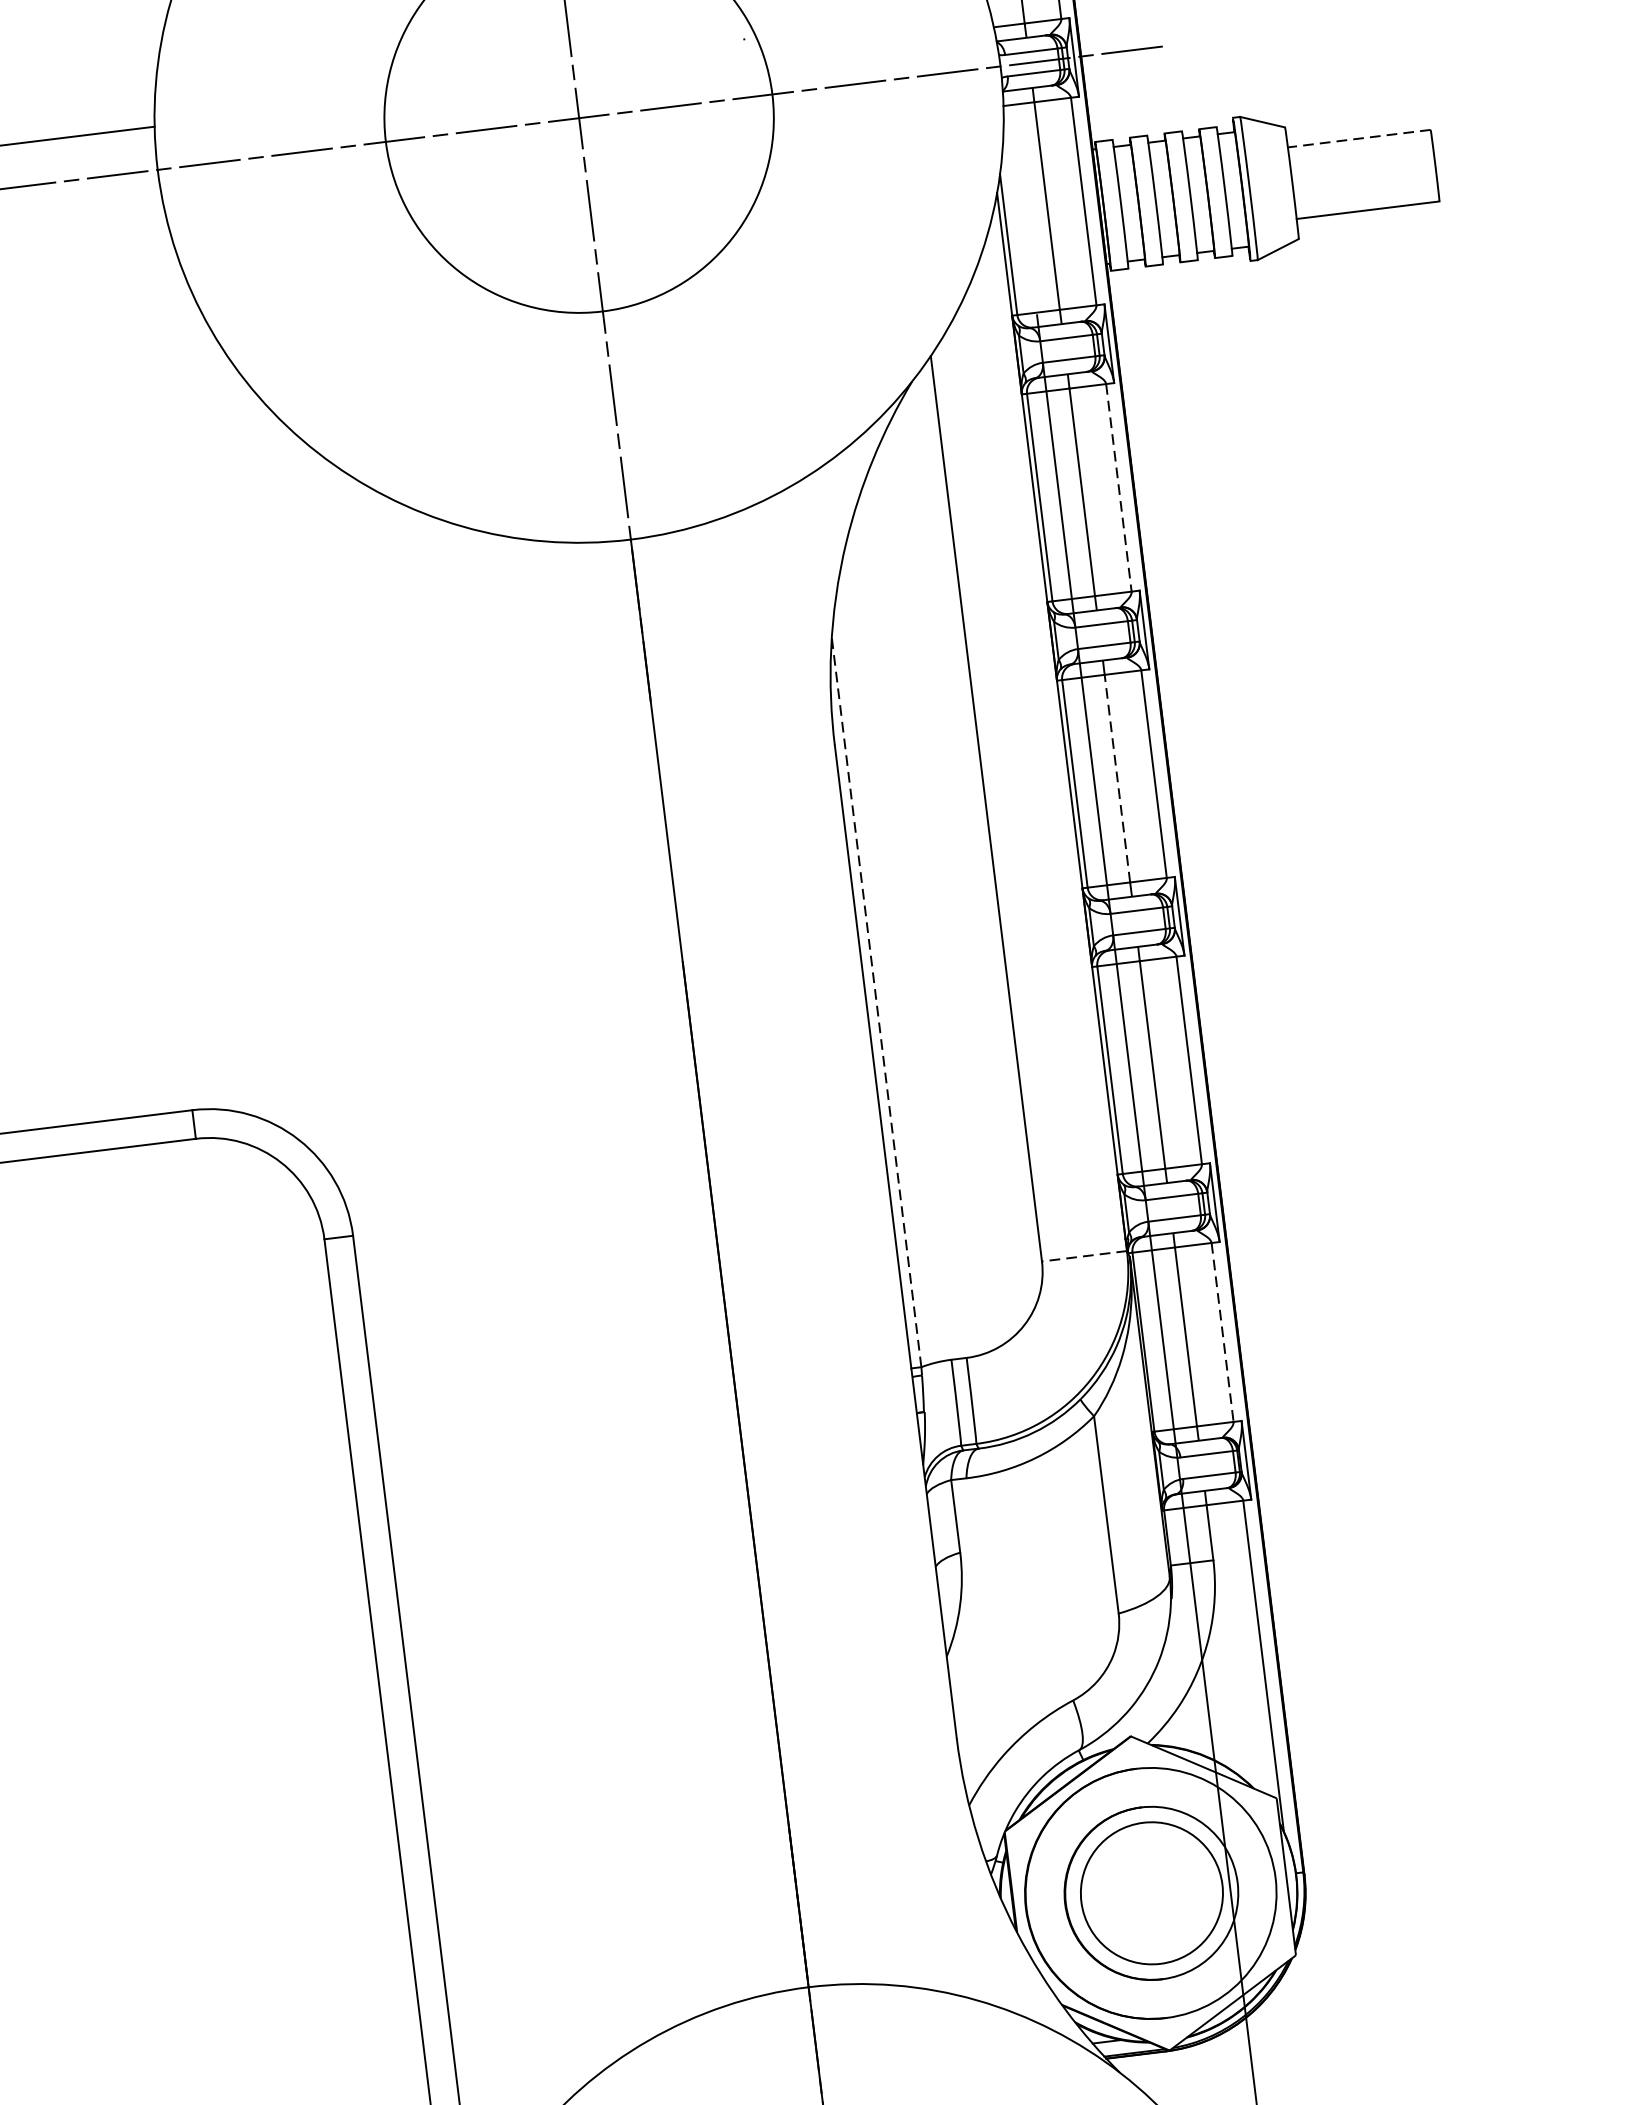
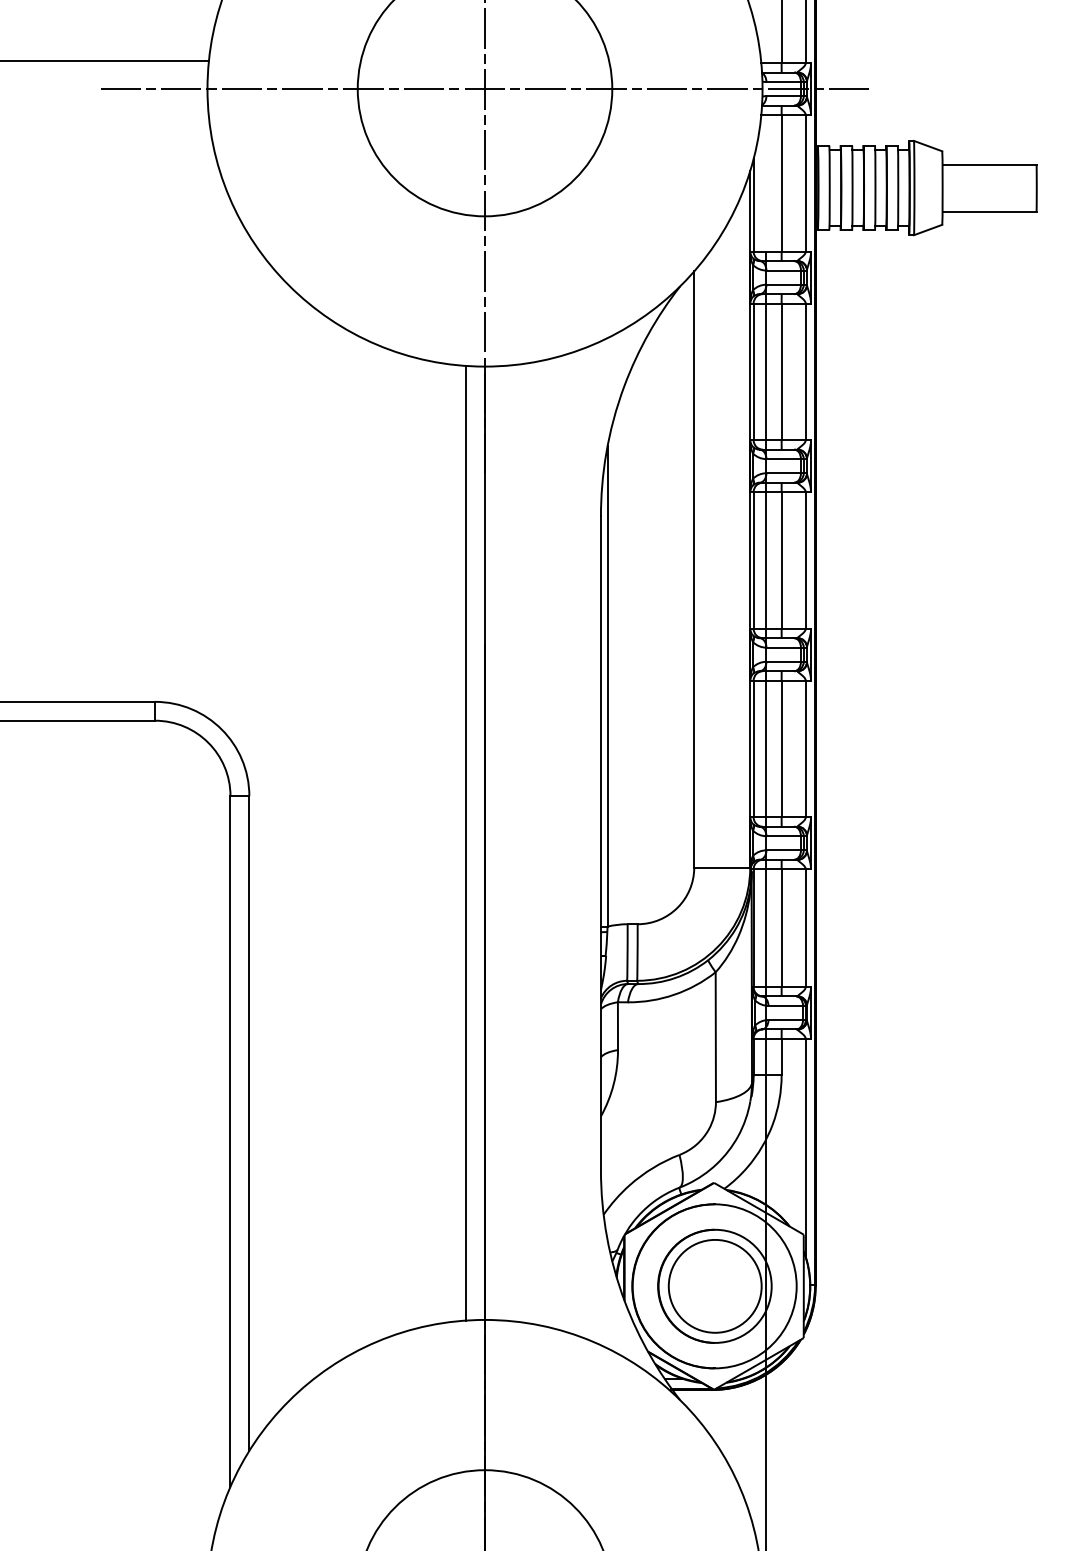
line: (1359, 138) -> (989, 164), dashed -> solid
line: (1118, 488) -> (805, 372), dashed -> solid
line: (1117, 777) -> (781, 559), dashed -> solid
line: (876, 1002) -> (607, 686), dashed -> solid
line: (1084, 1255) -> (722, 867), dashed -> solid
line: (691, 1265) -> (466, 842), added
line: (1222, 1333) -> (805, 928), dashed -> solid

